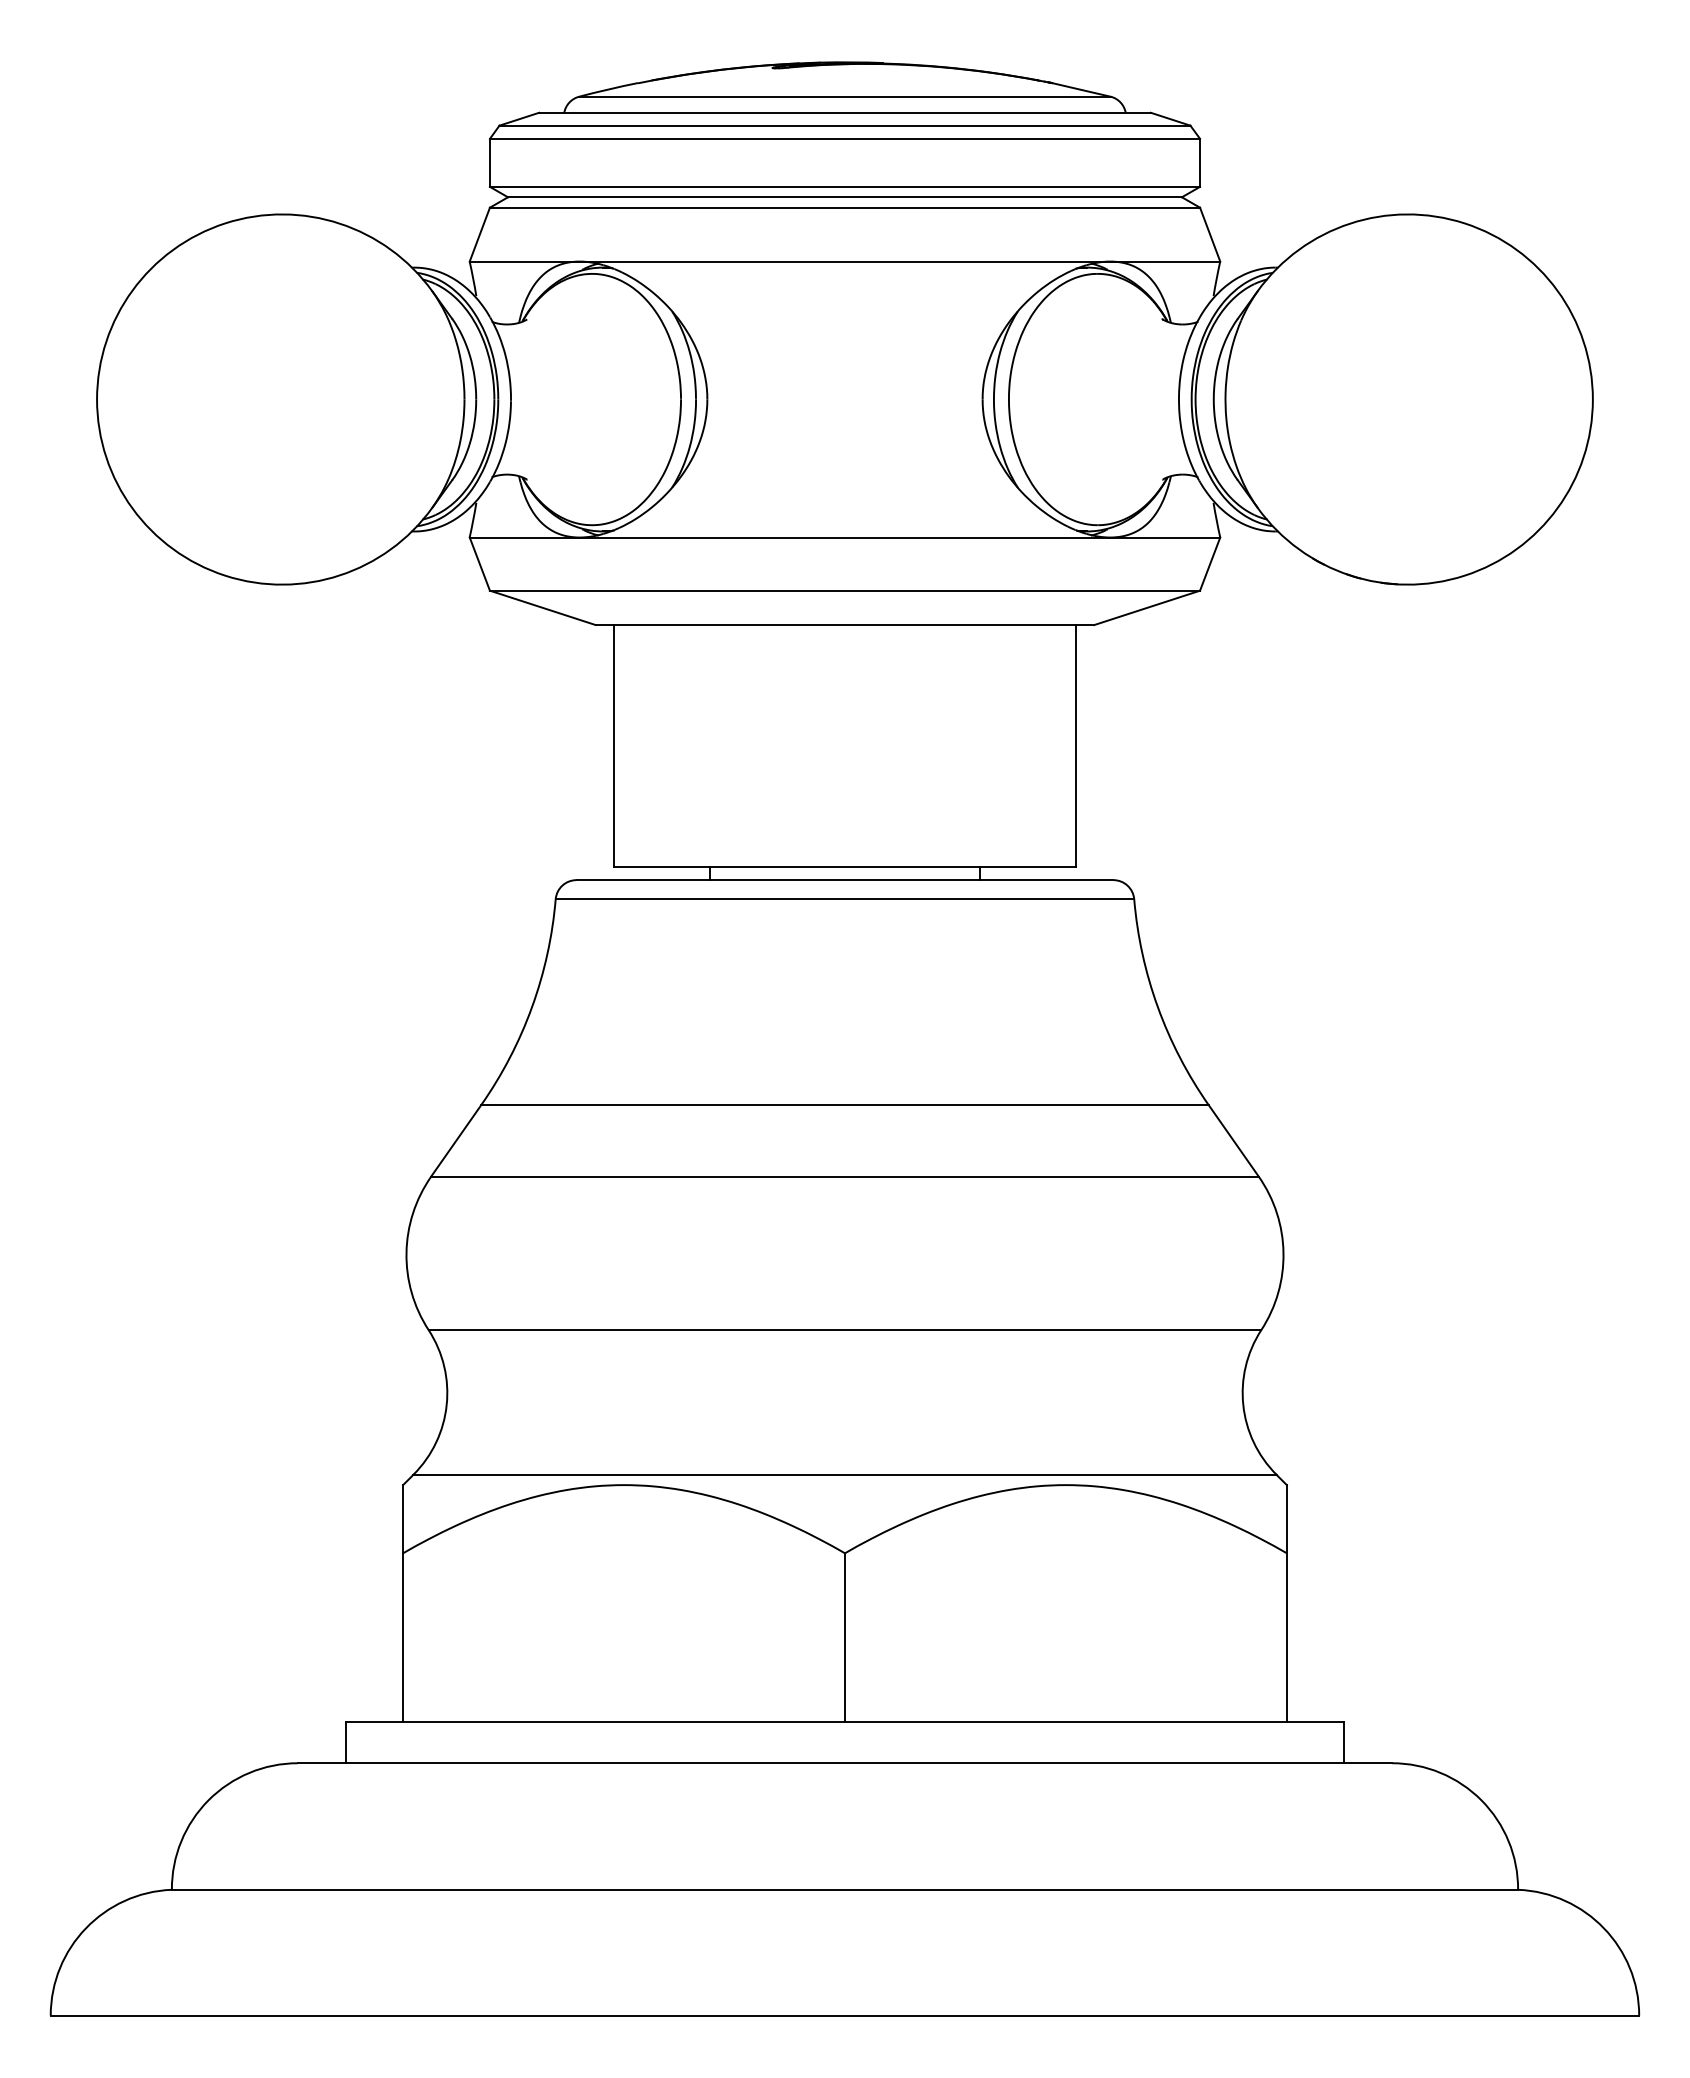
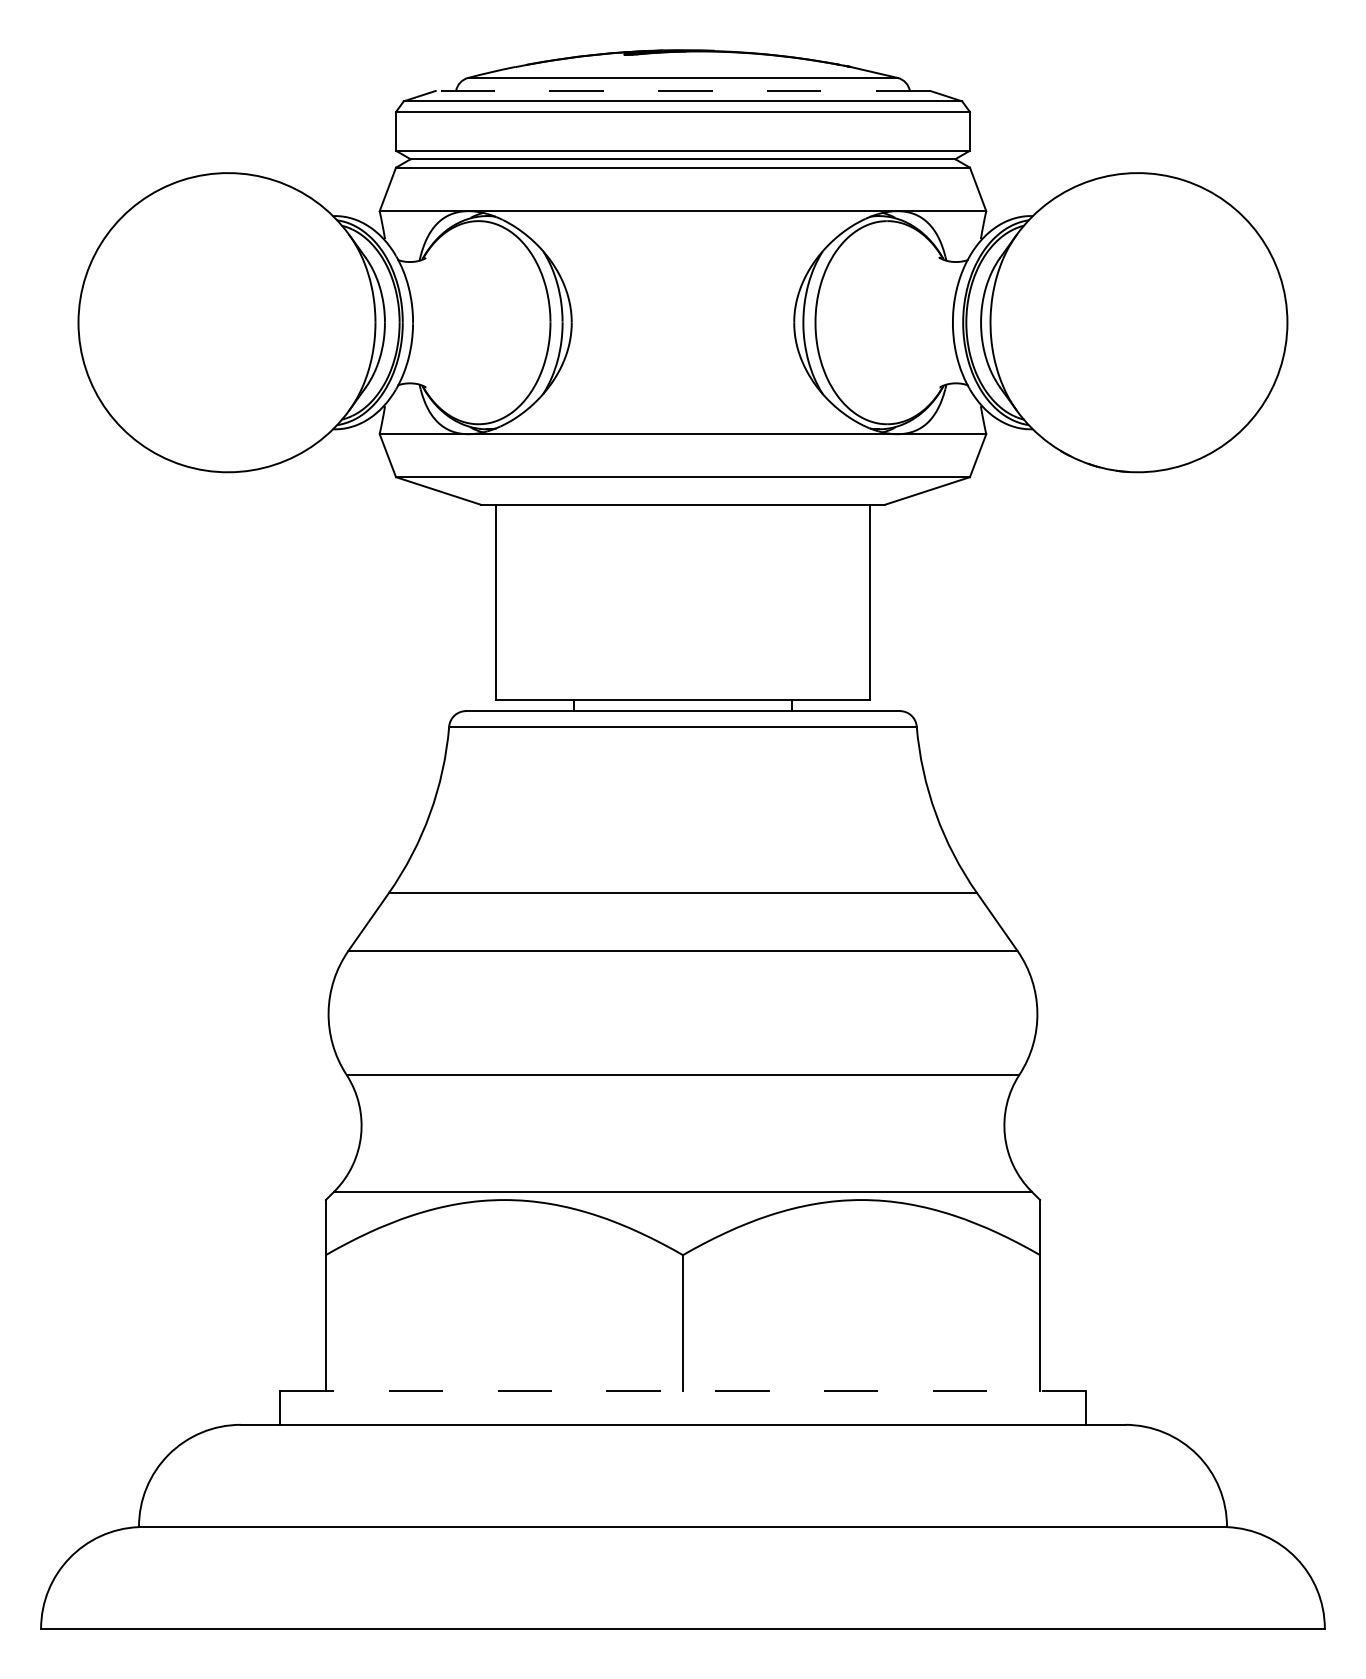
line: (845, 112) -> (683, 90), solid -> dashed
line: (845, 1721) -> (683, 1391), solid -> dashed

